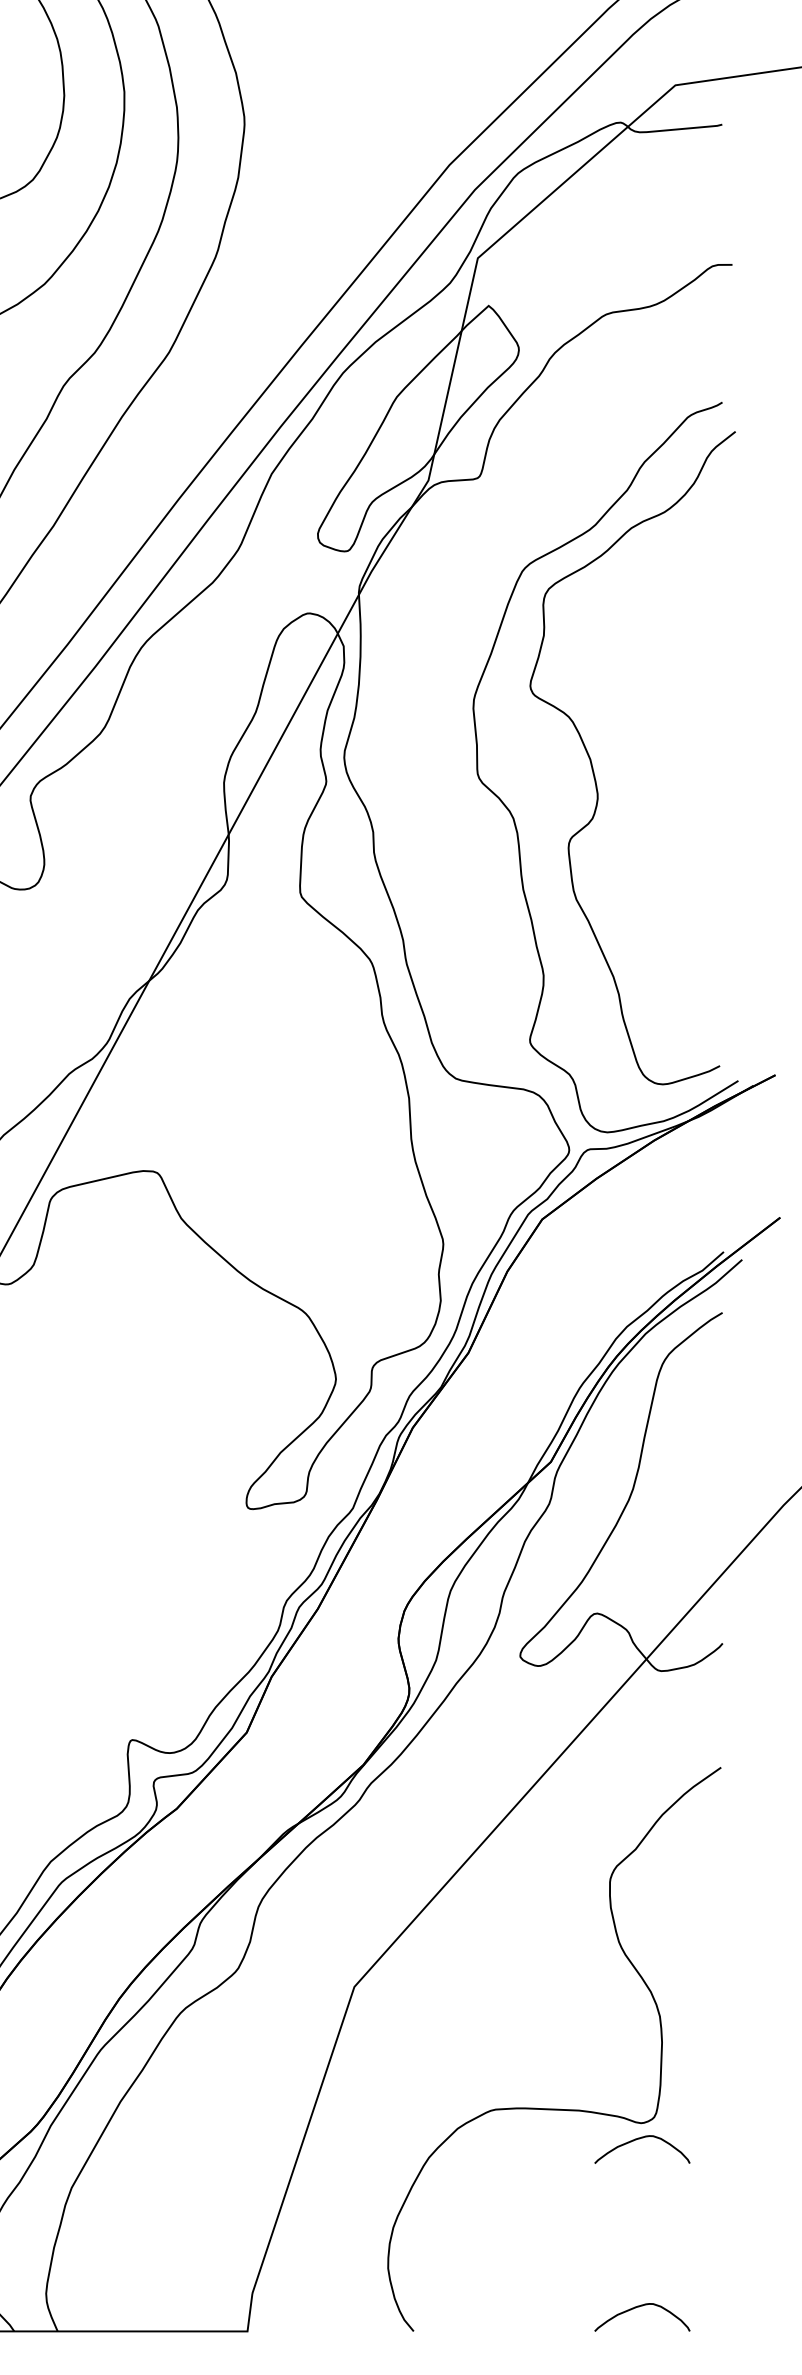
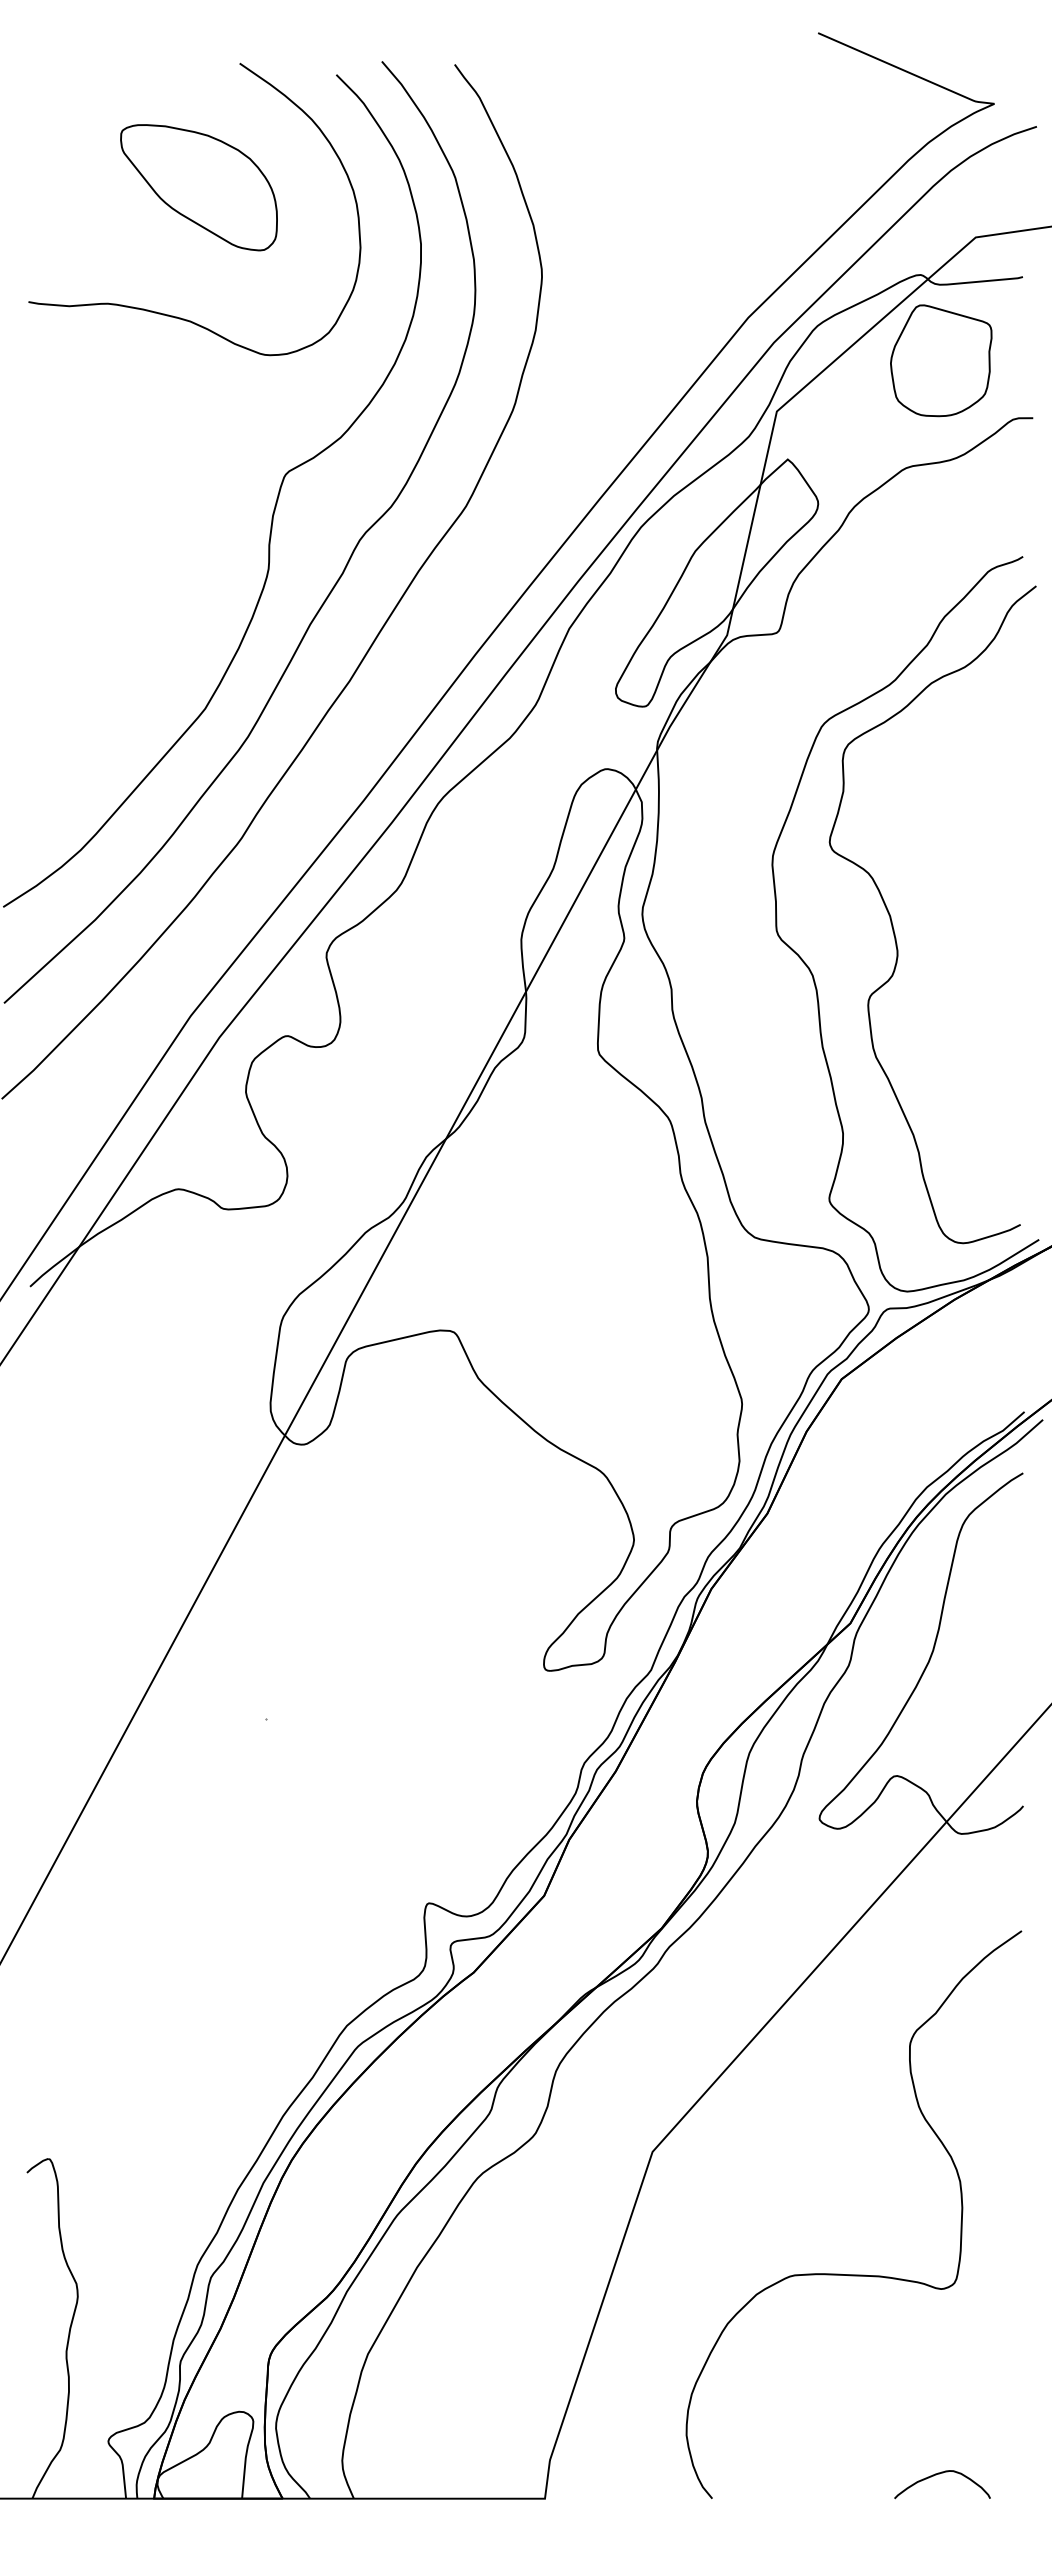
part: (641, 207) -> (941, 360), added
curve: (639, 2139) -> (939, 2305), removed

